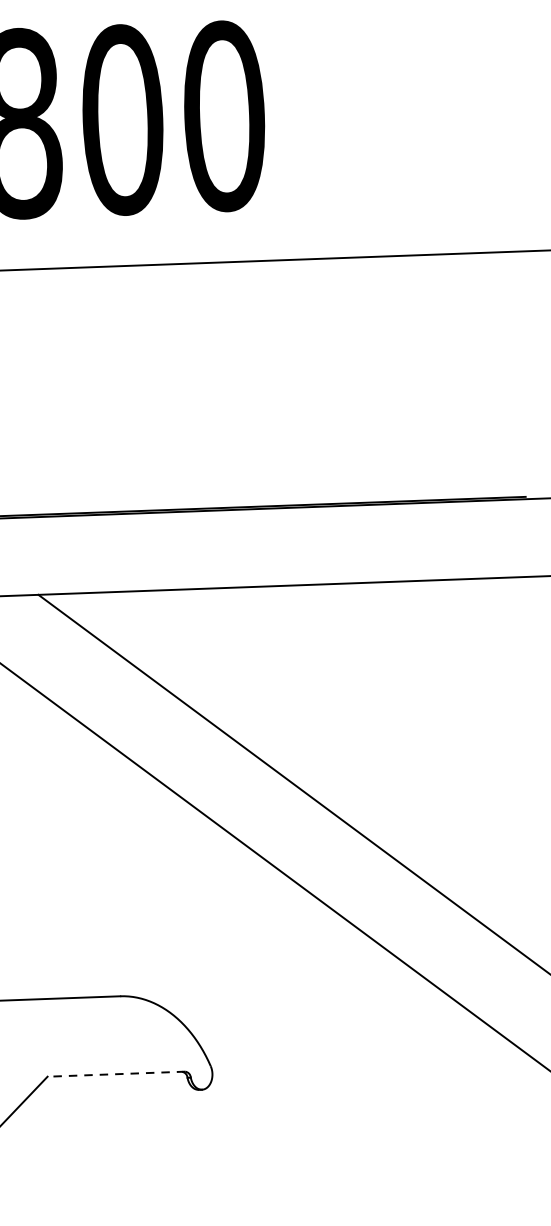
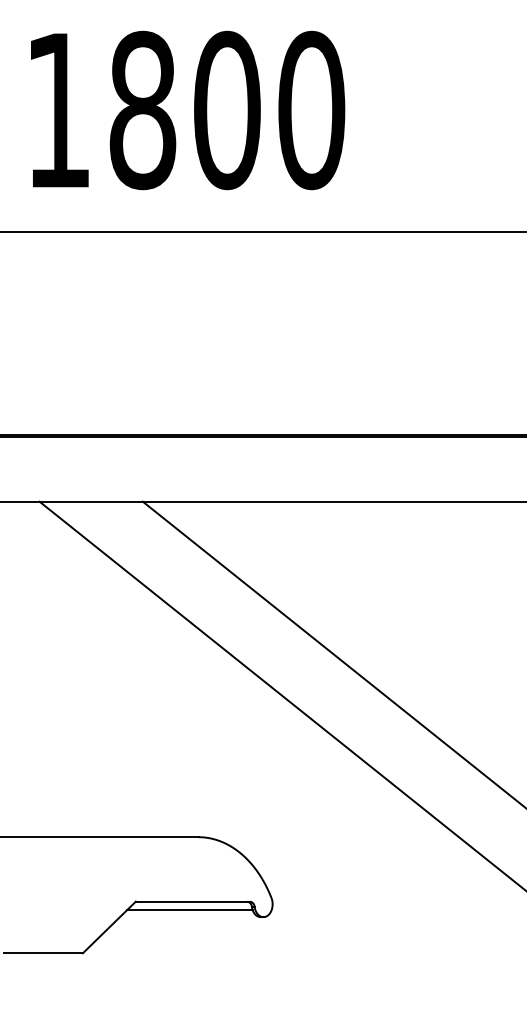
line: (115, 1073) -> (192, 901), dashed -> solid
line: (112, 1084) -> (189, 910), added

